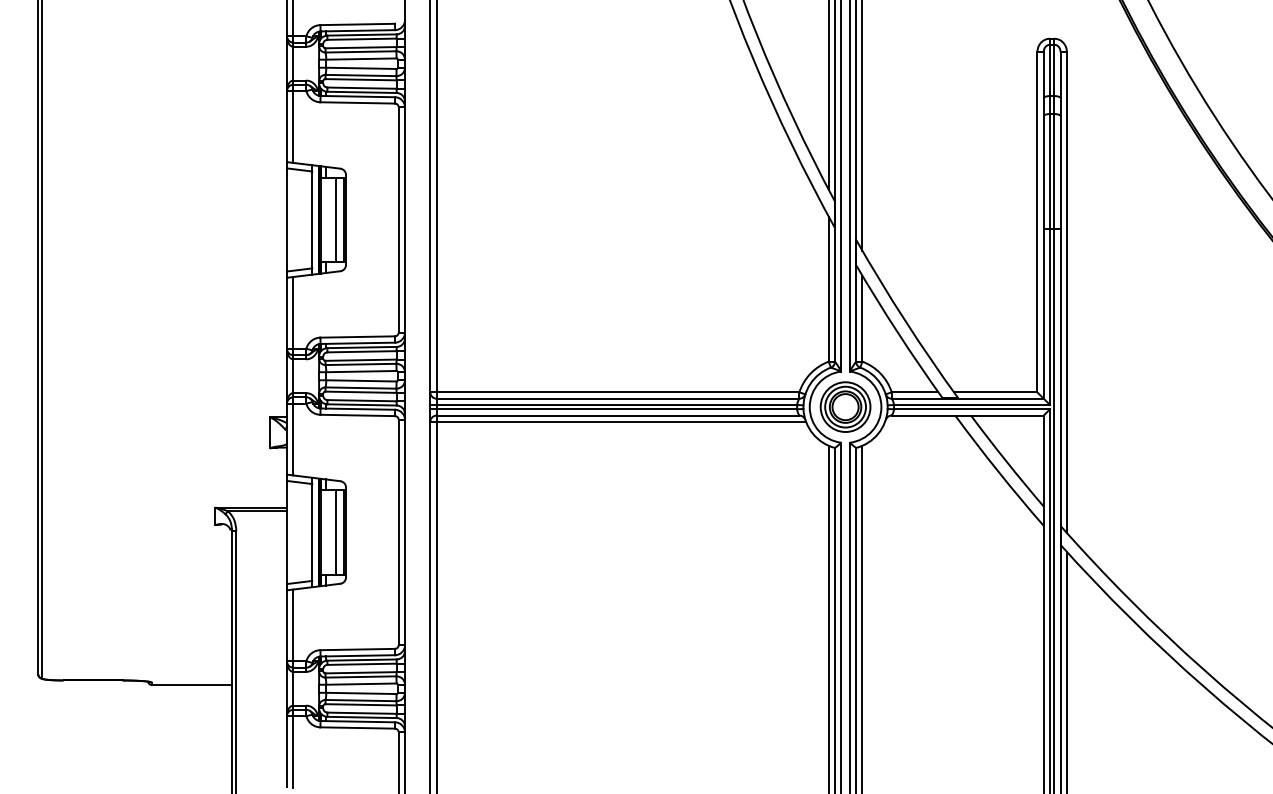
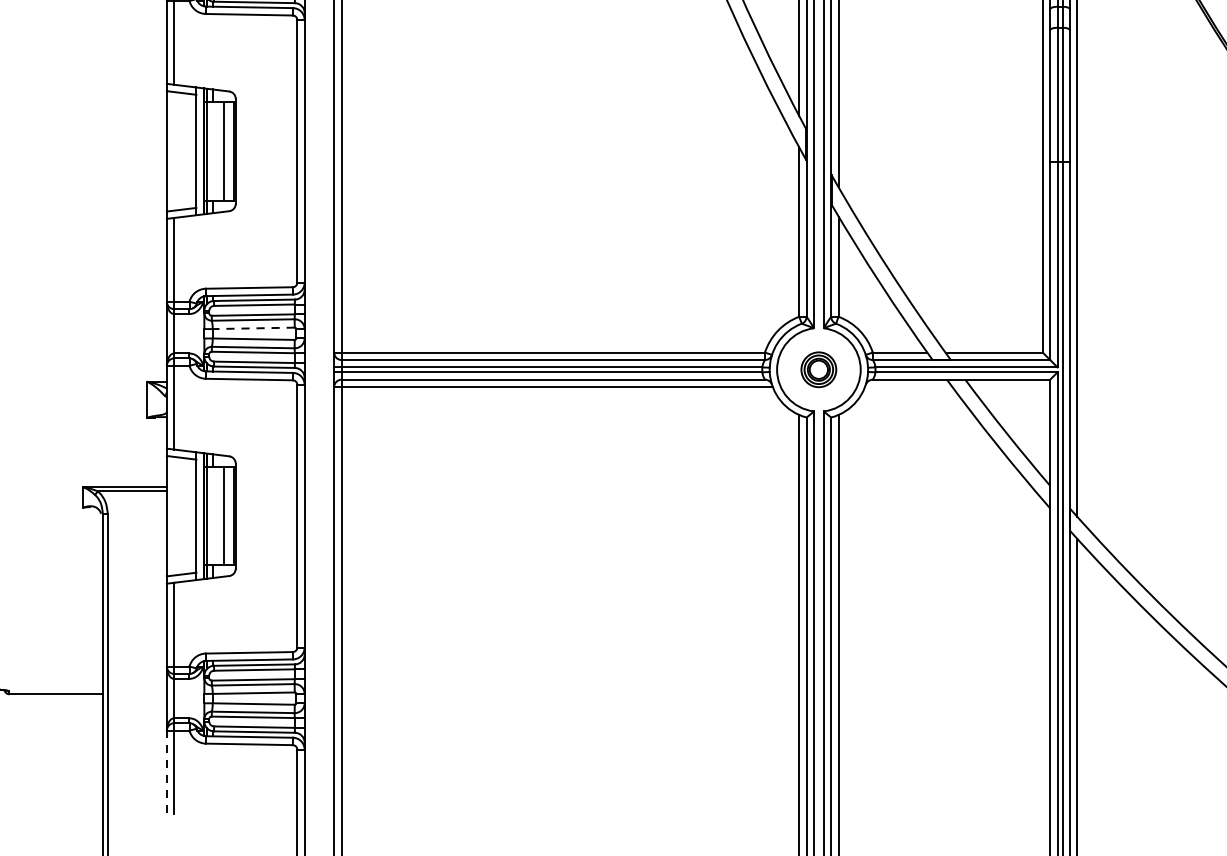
line: (360, 371) -> (252, 328), solid -> dashed
part: (845, 406) -> (818, 369), size x0.6
line: (286, 751) -> (166, 771), solid -> dashed

